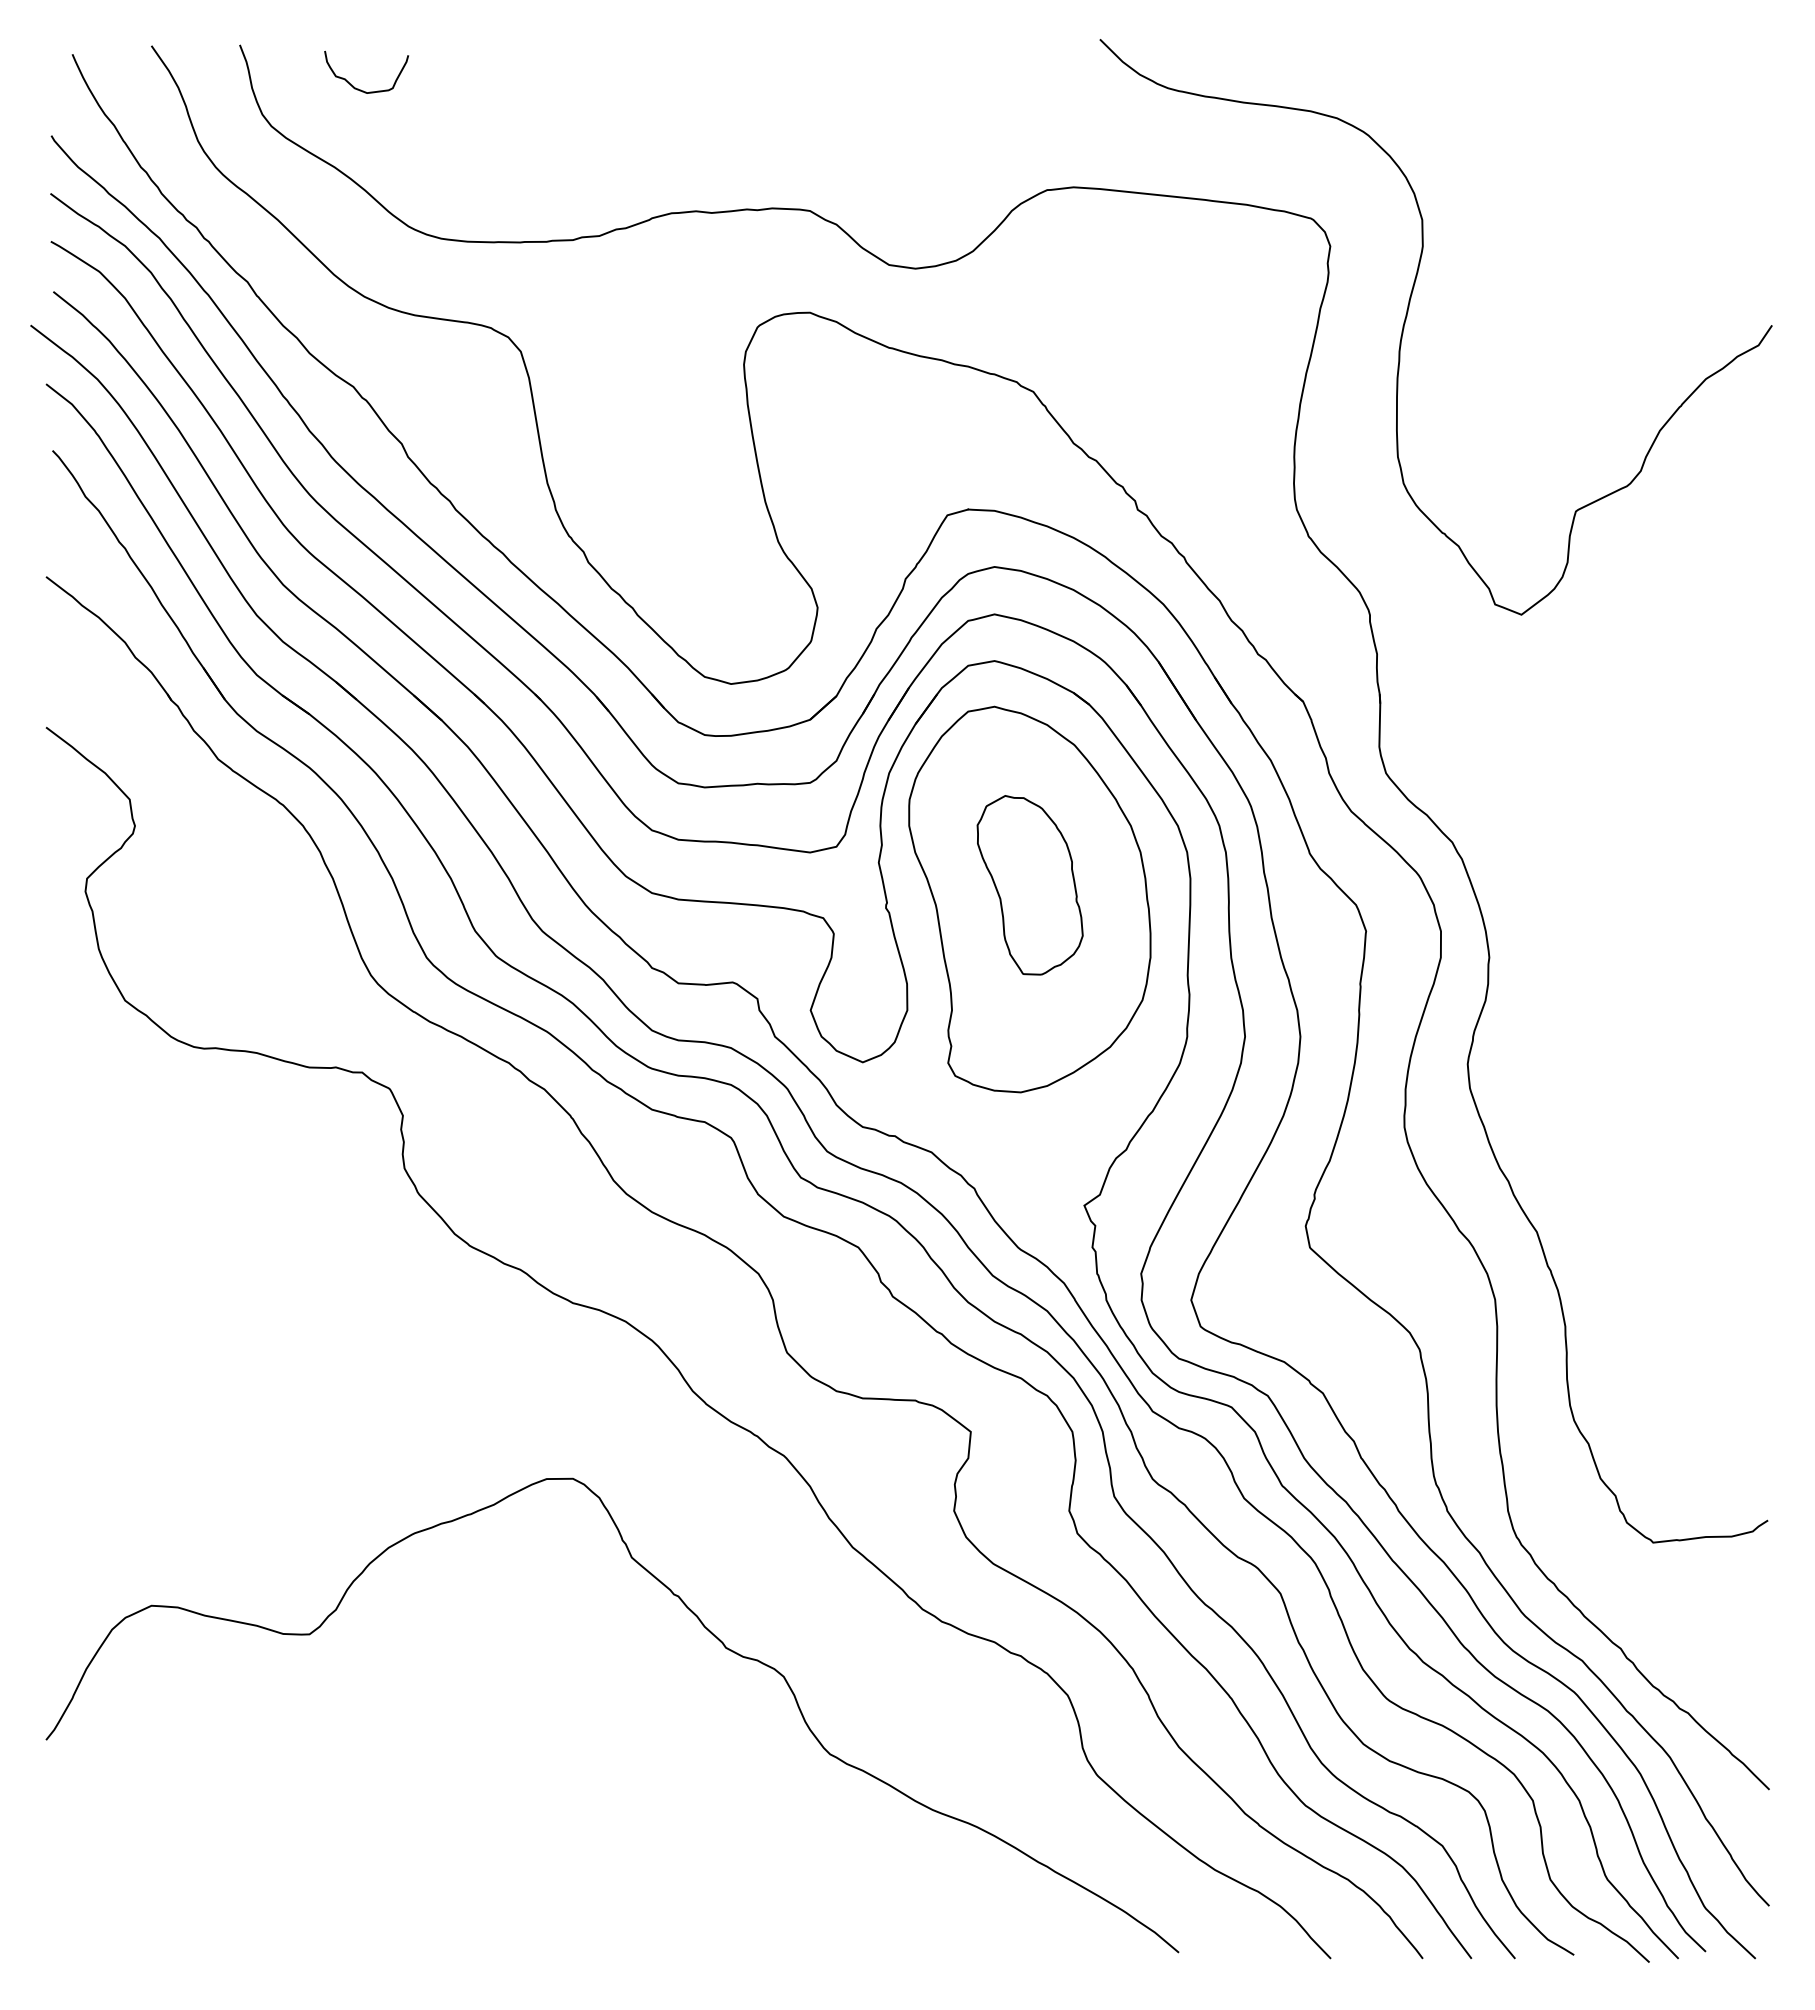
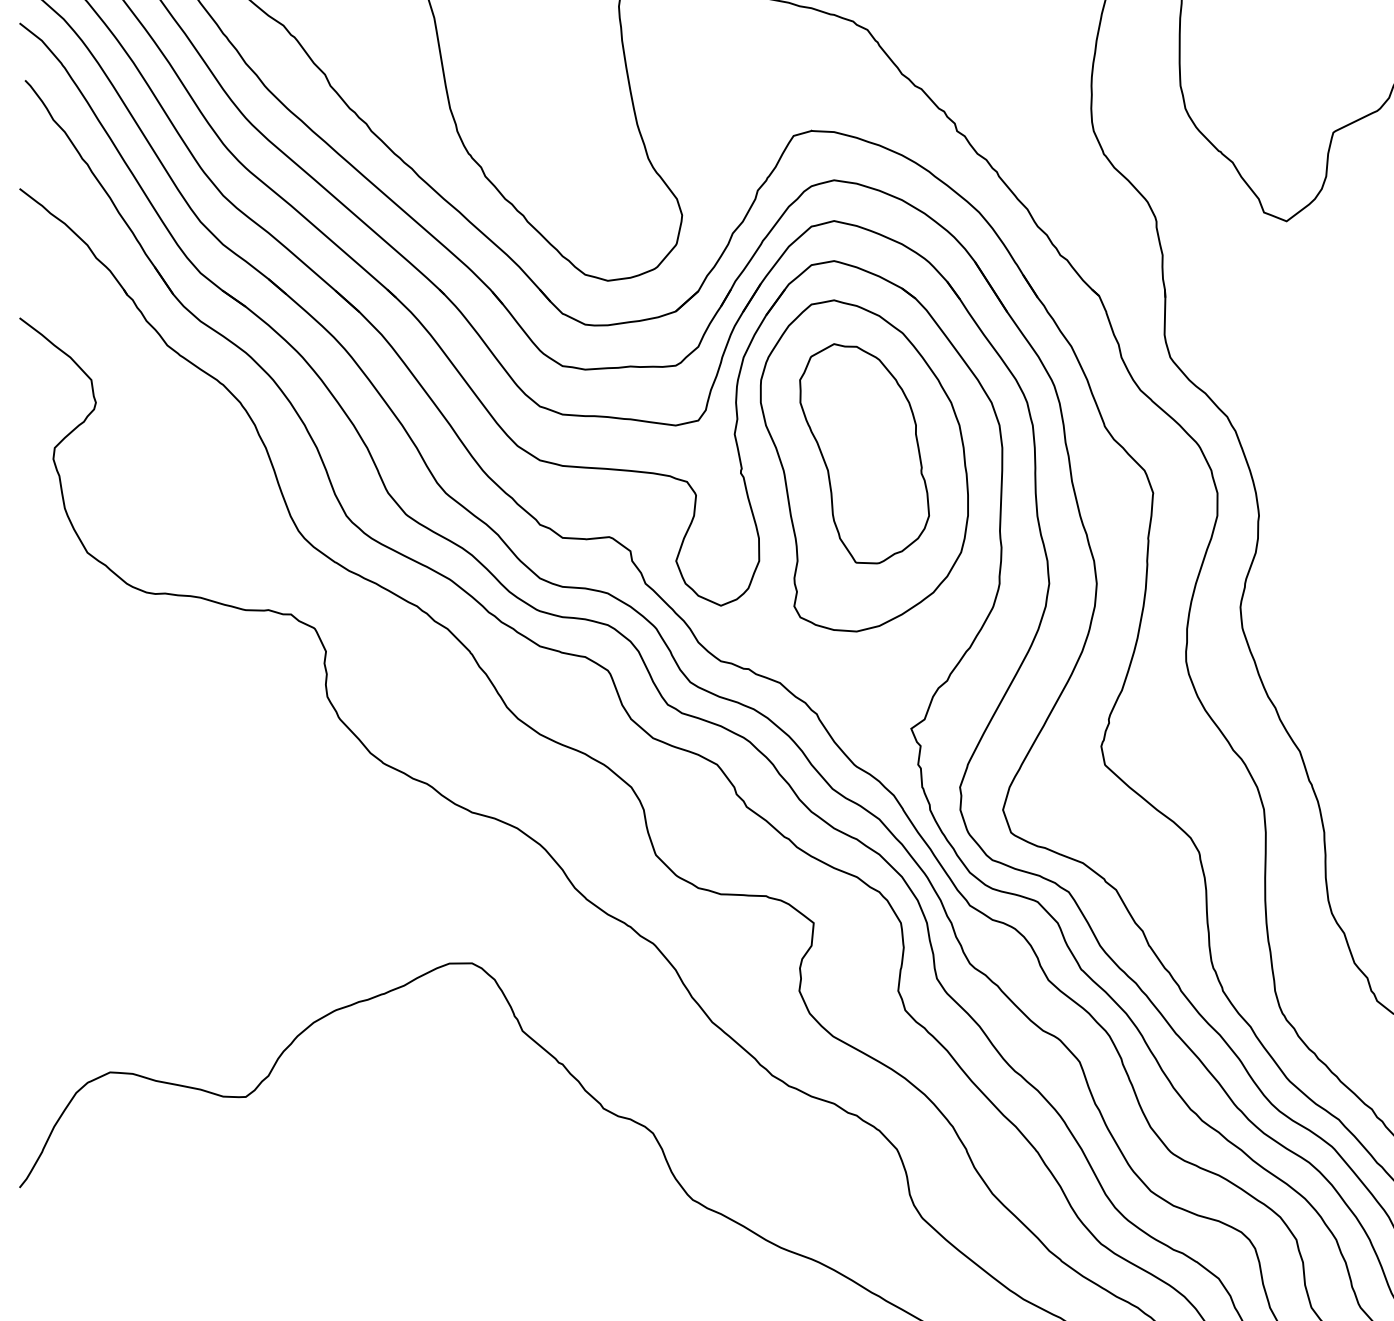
part: (1030, 884) -> (864, 452), size x1.43

